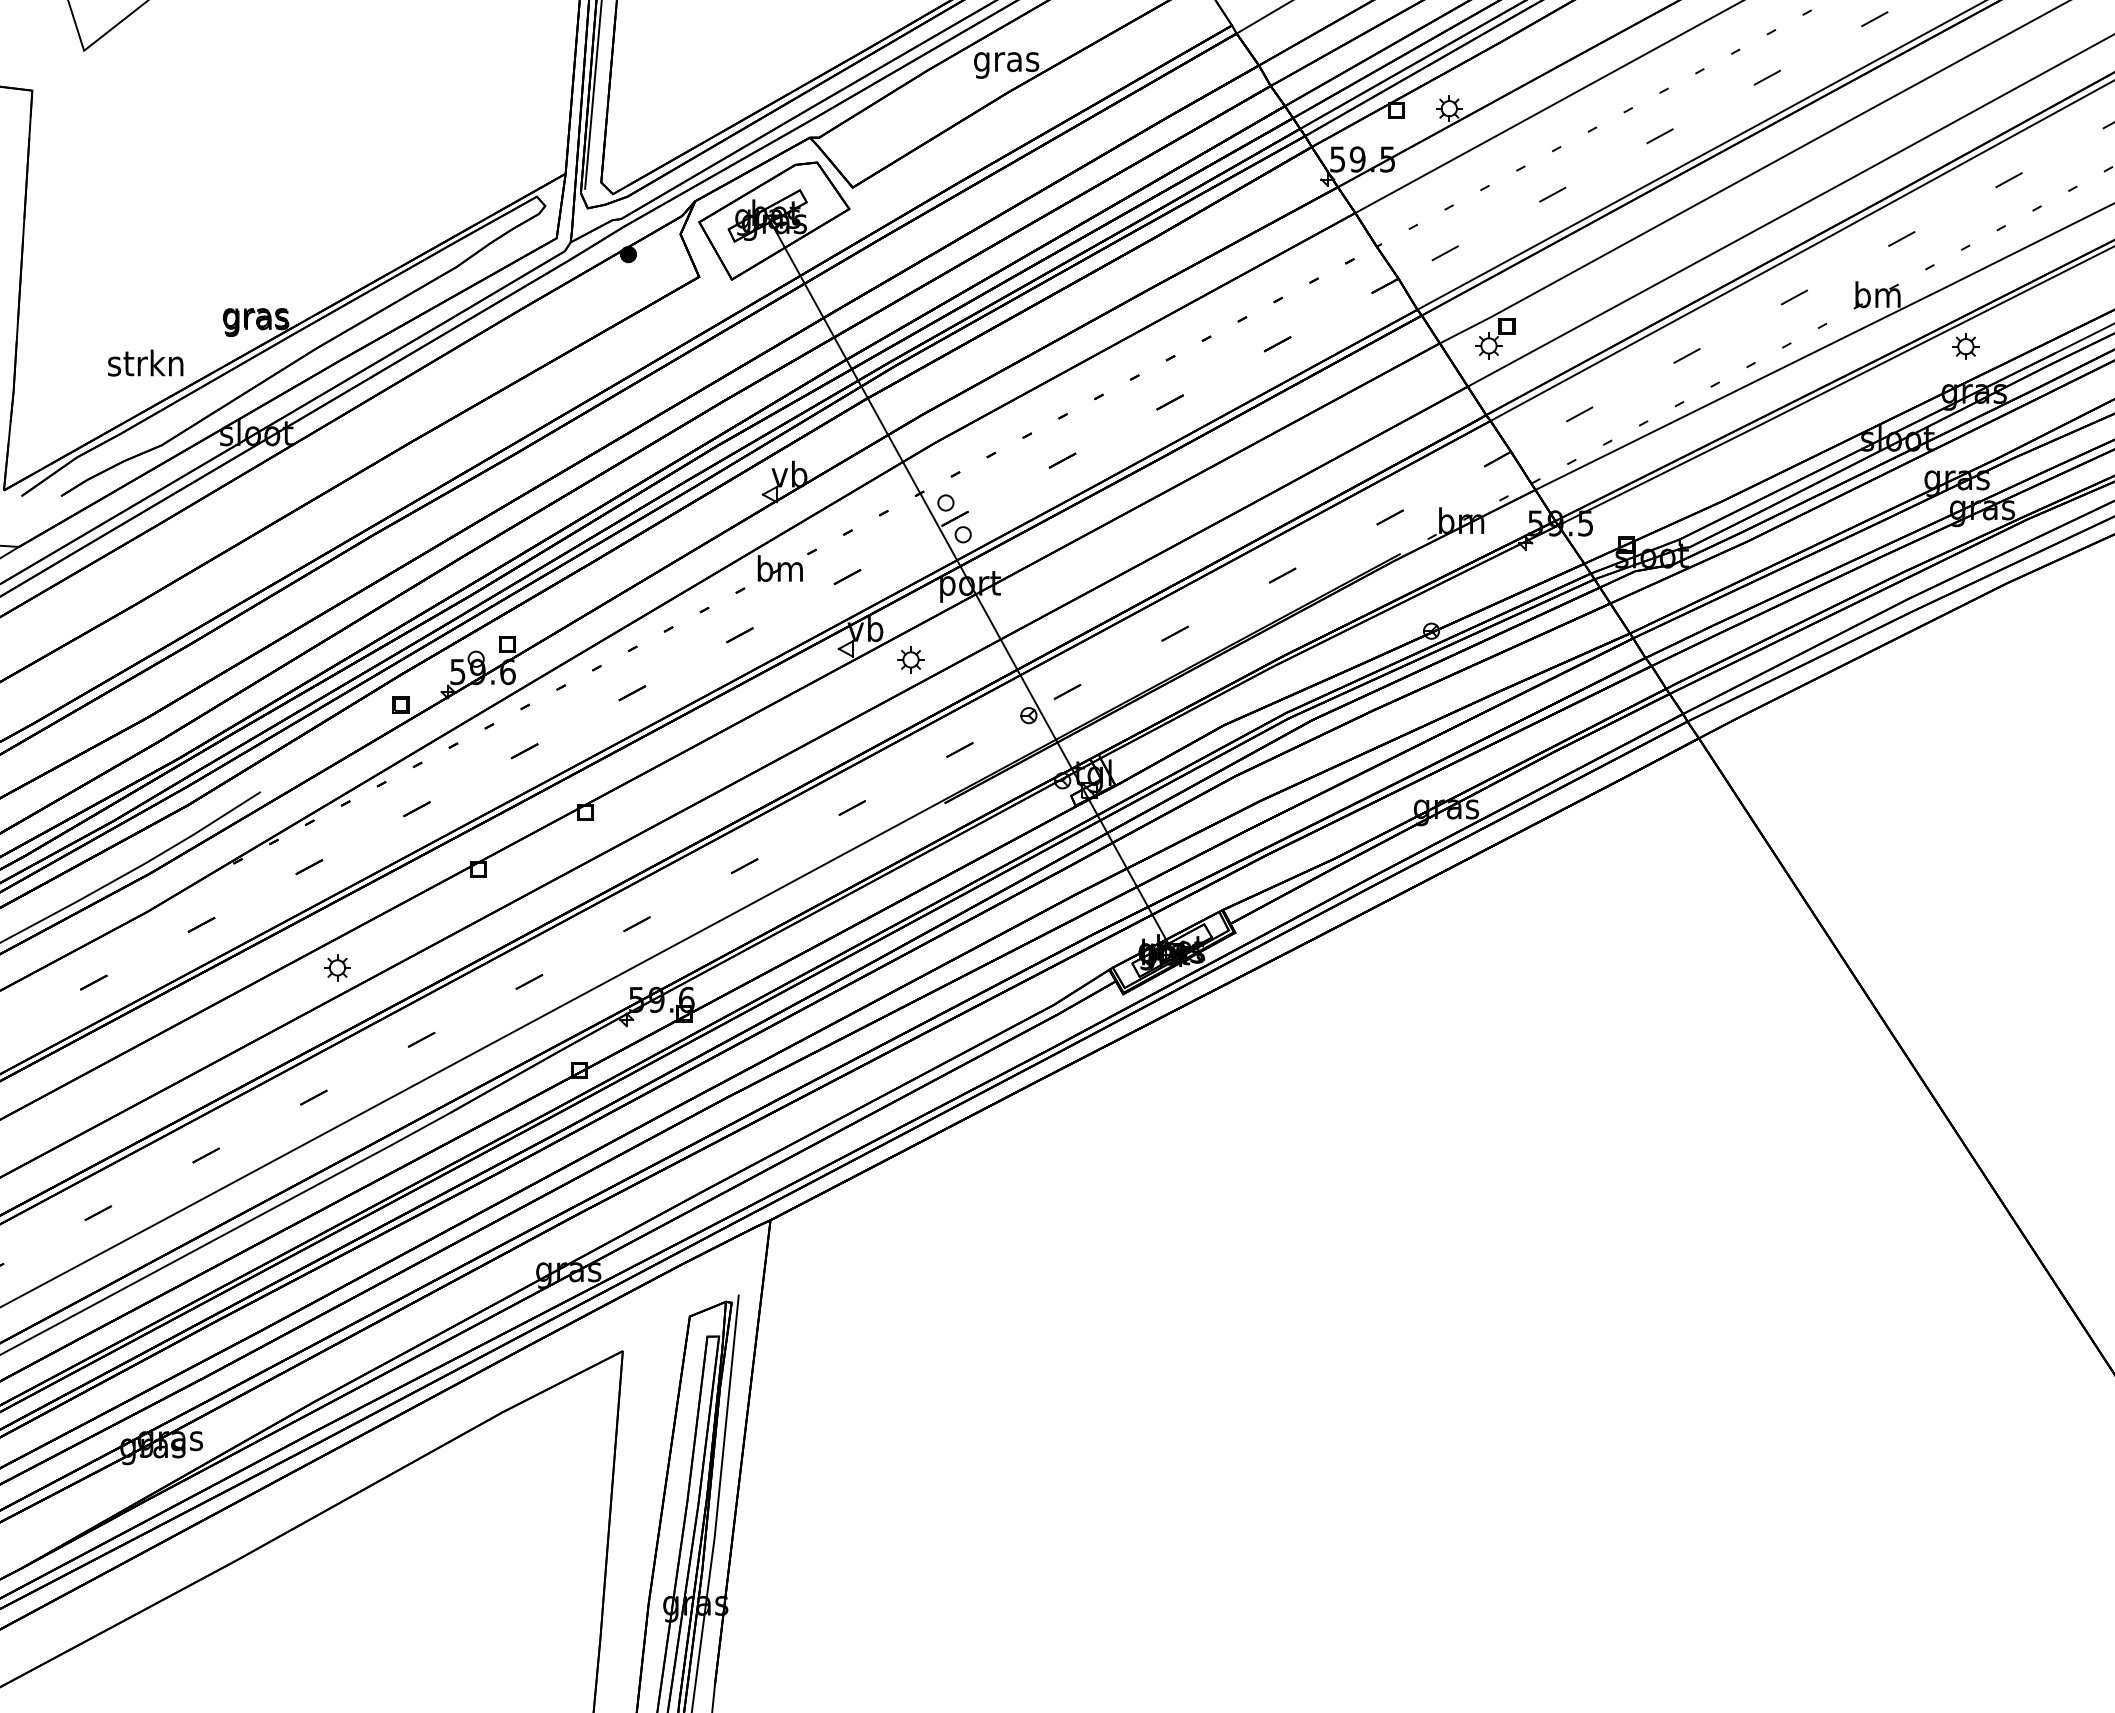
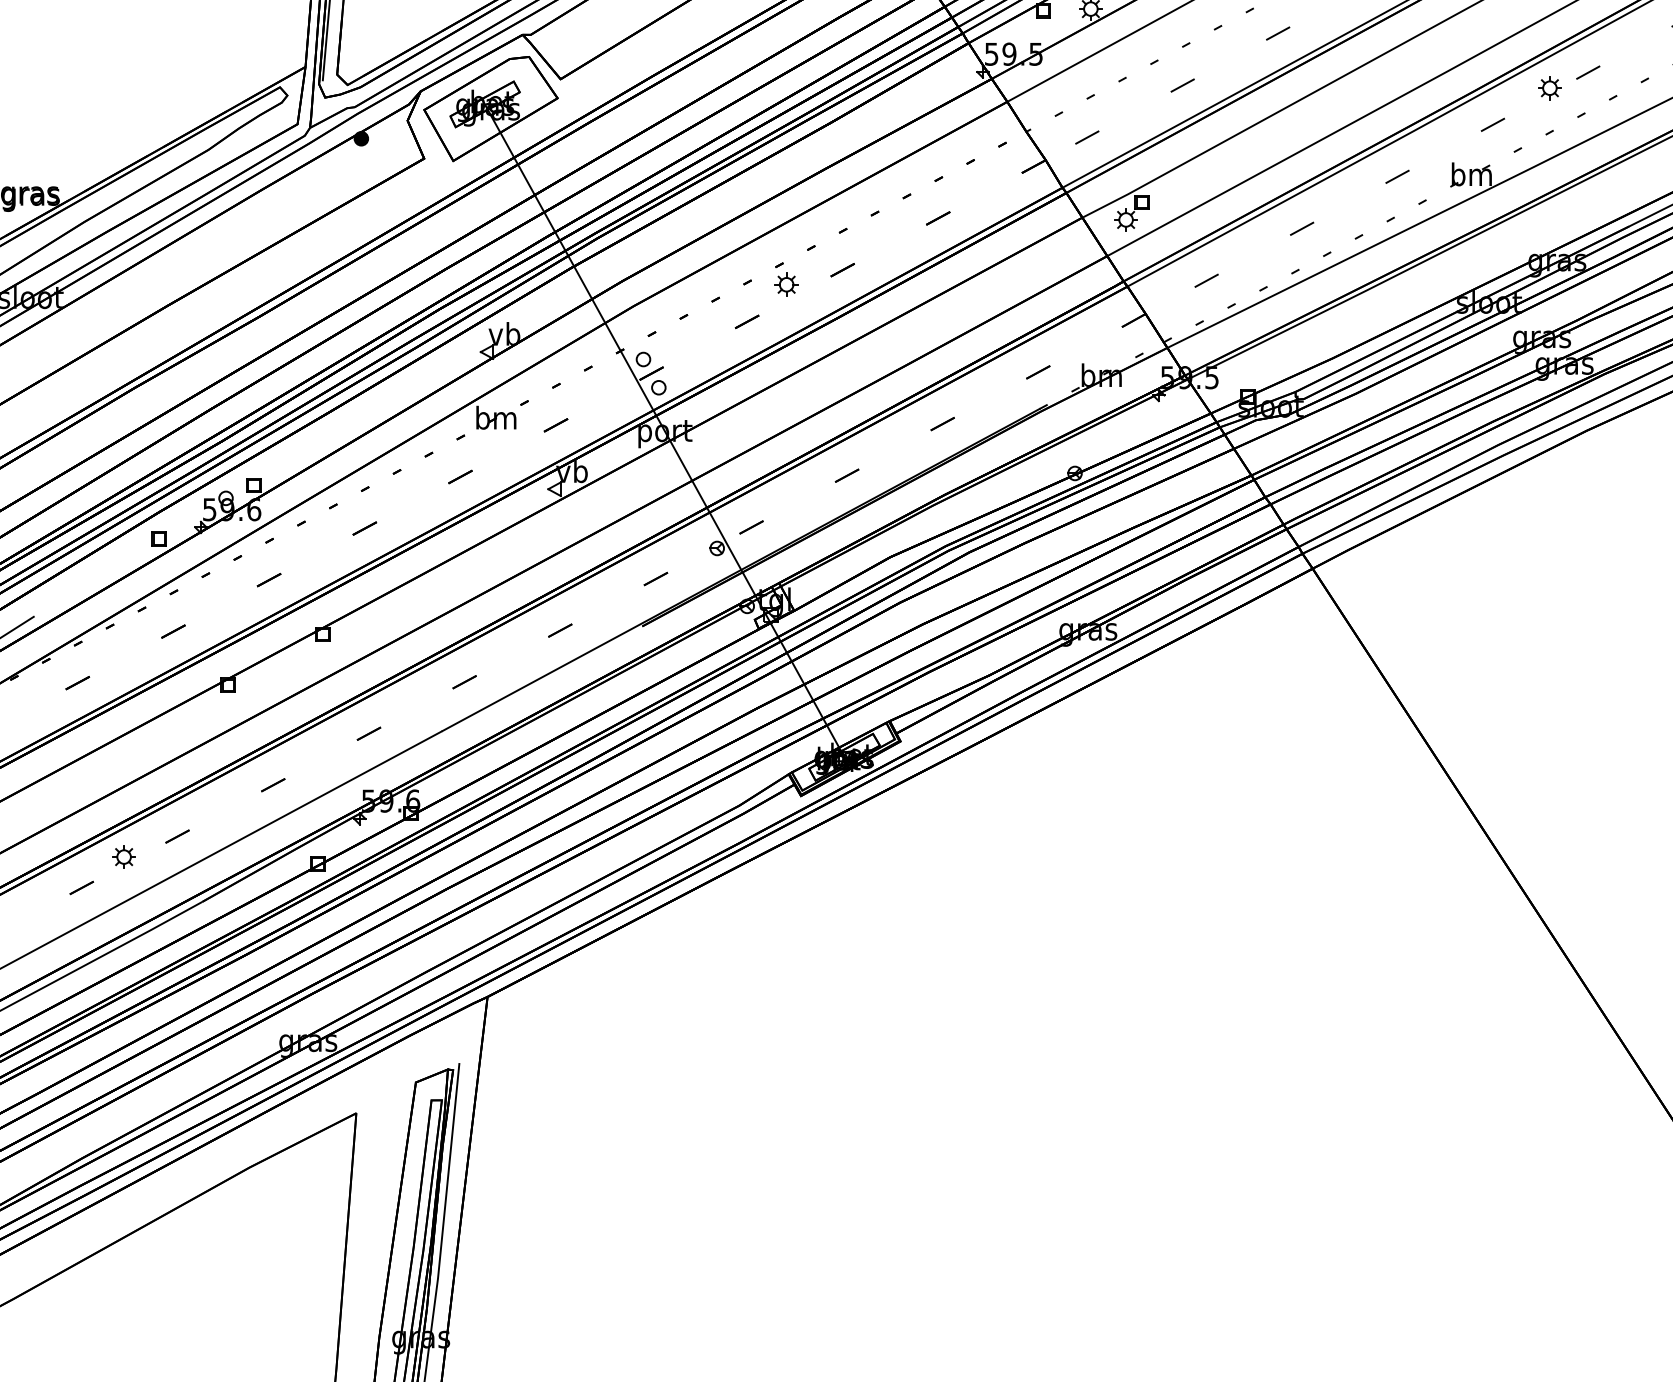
part: (1965, 346) -> (1549, 88), moved
part: (910, 659) -> (786, 284), moved
part: (337, 967) -> (124, 856), moved

